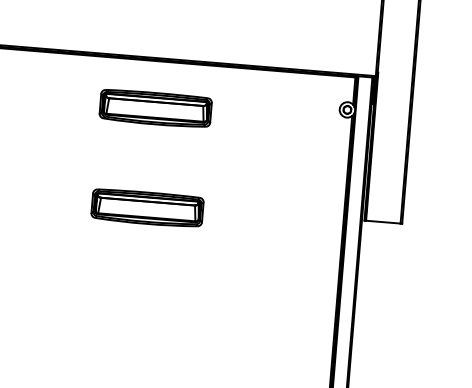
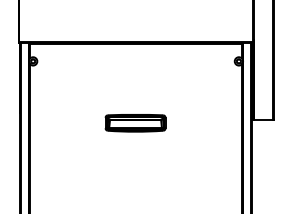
part: (155, 109) -> (135, 69), removed

